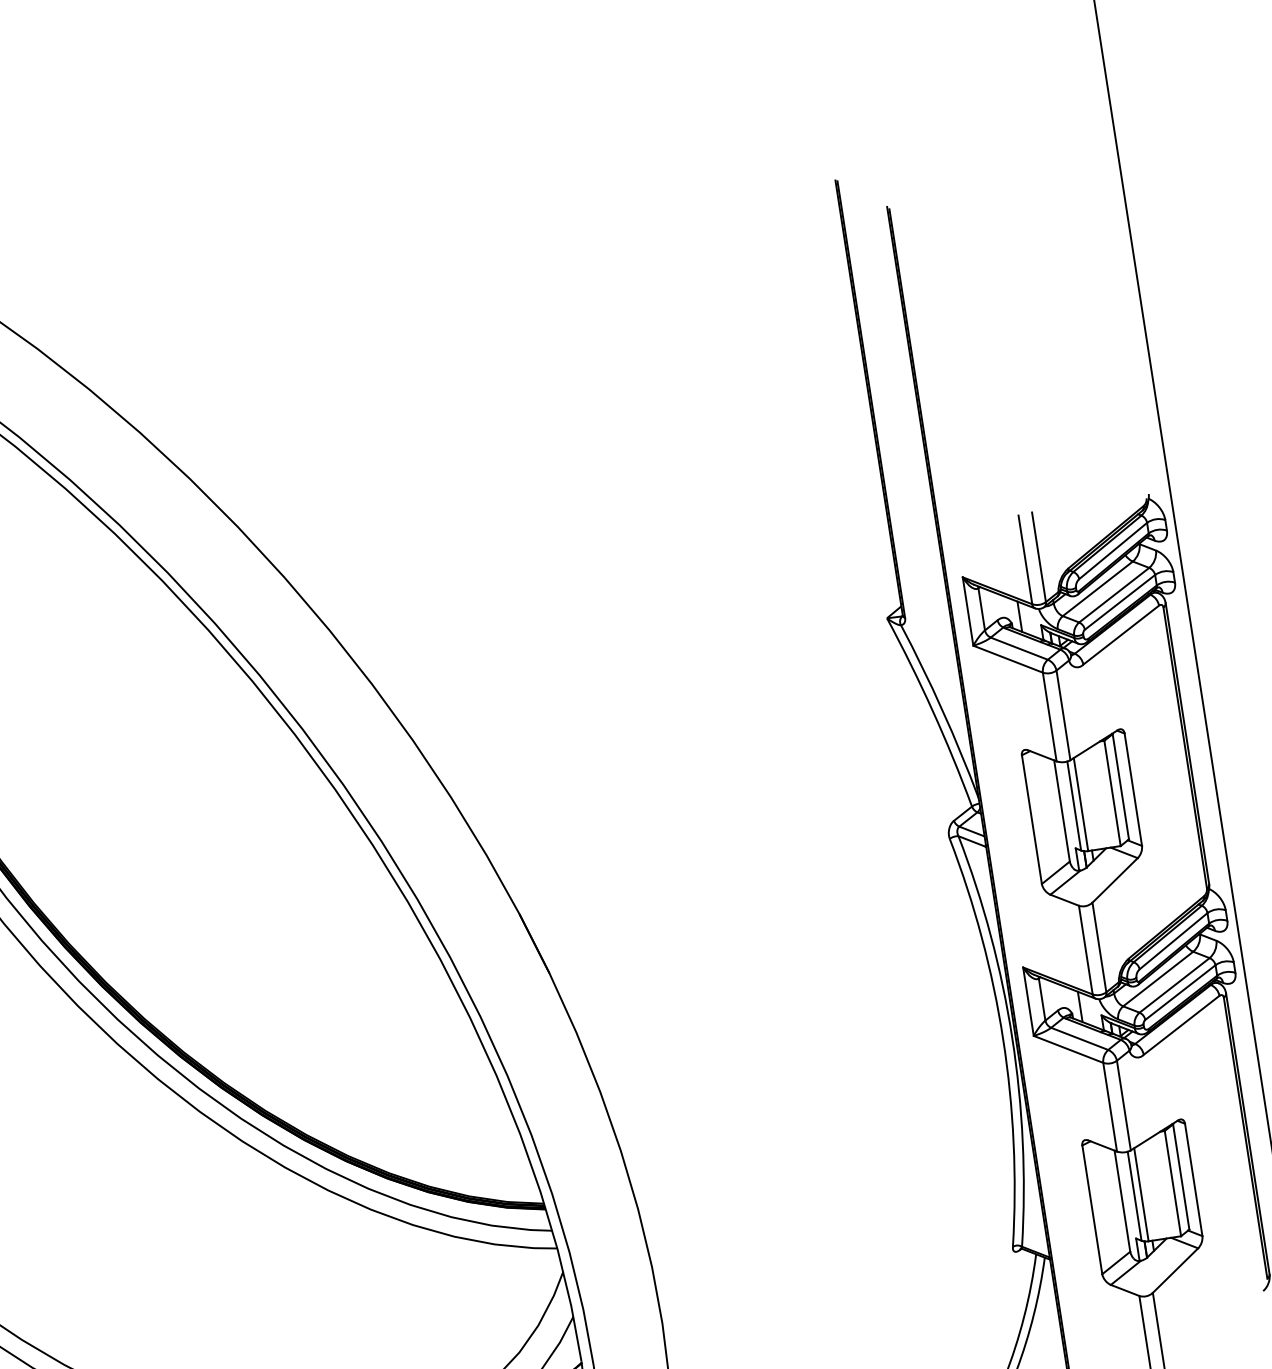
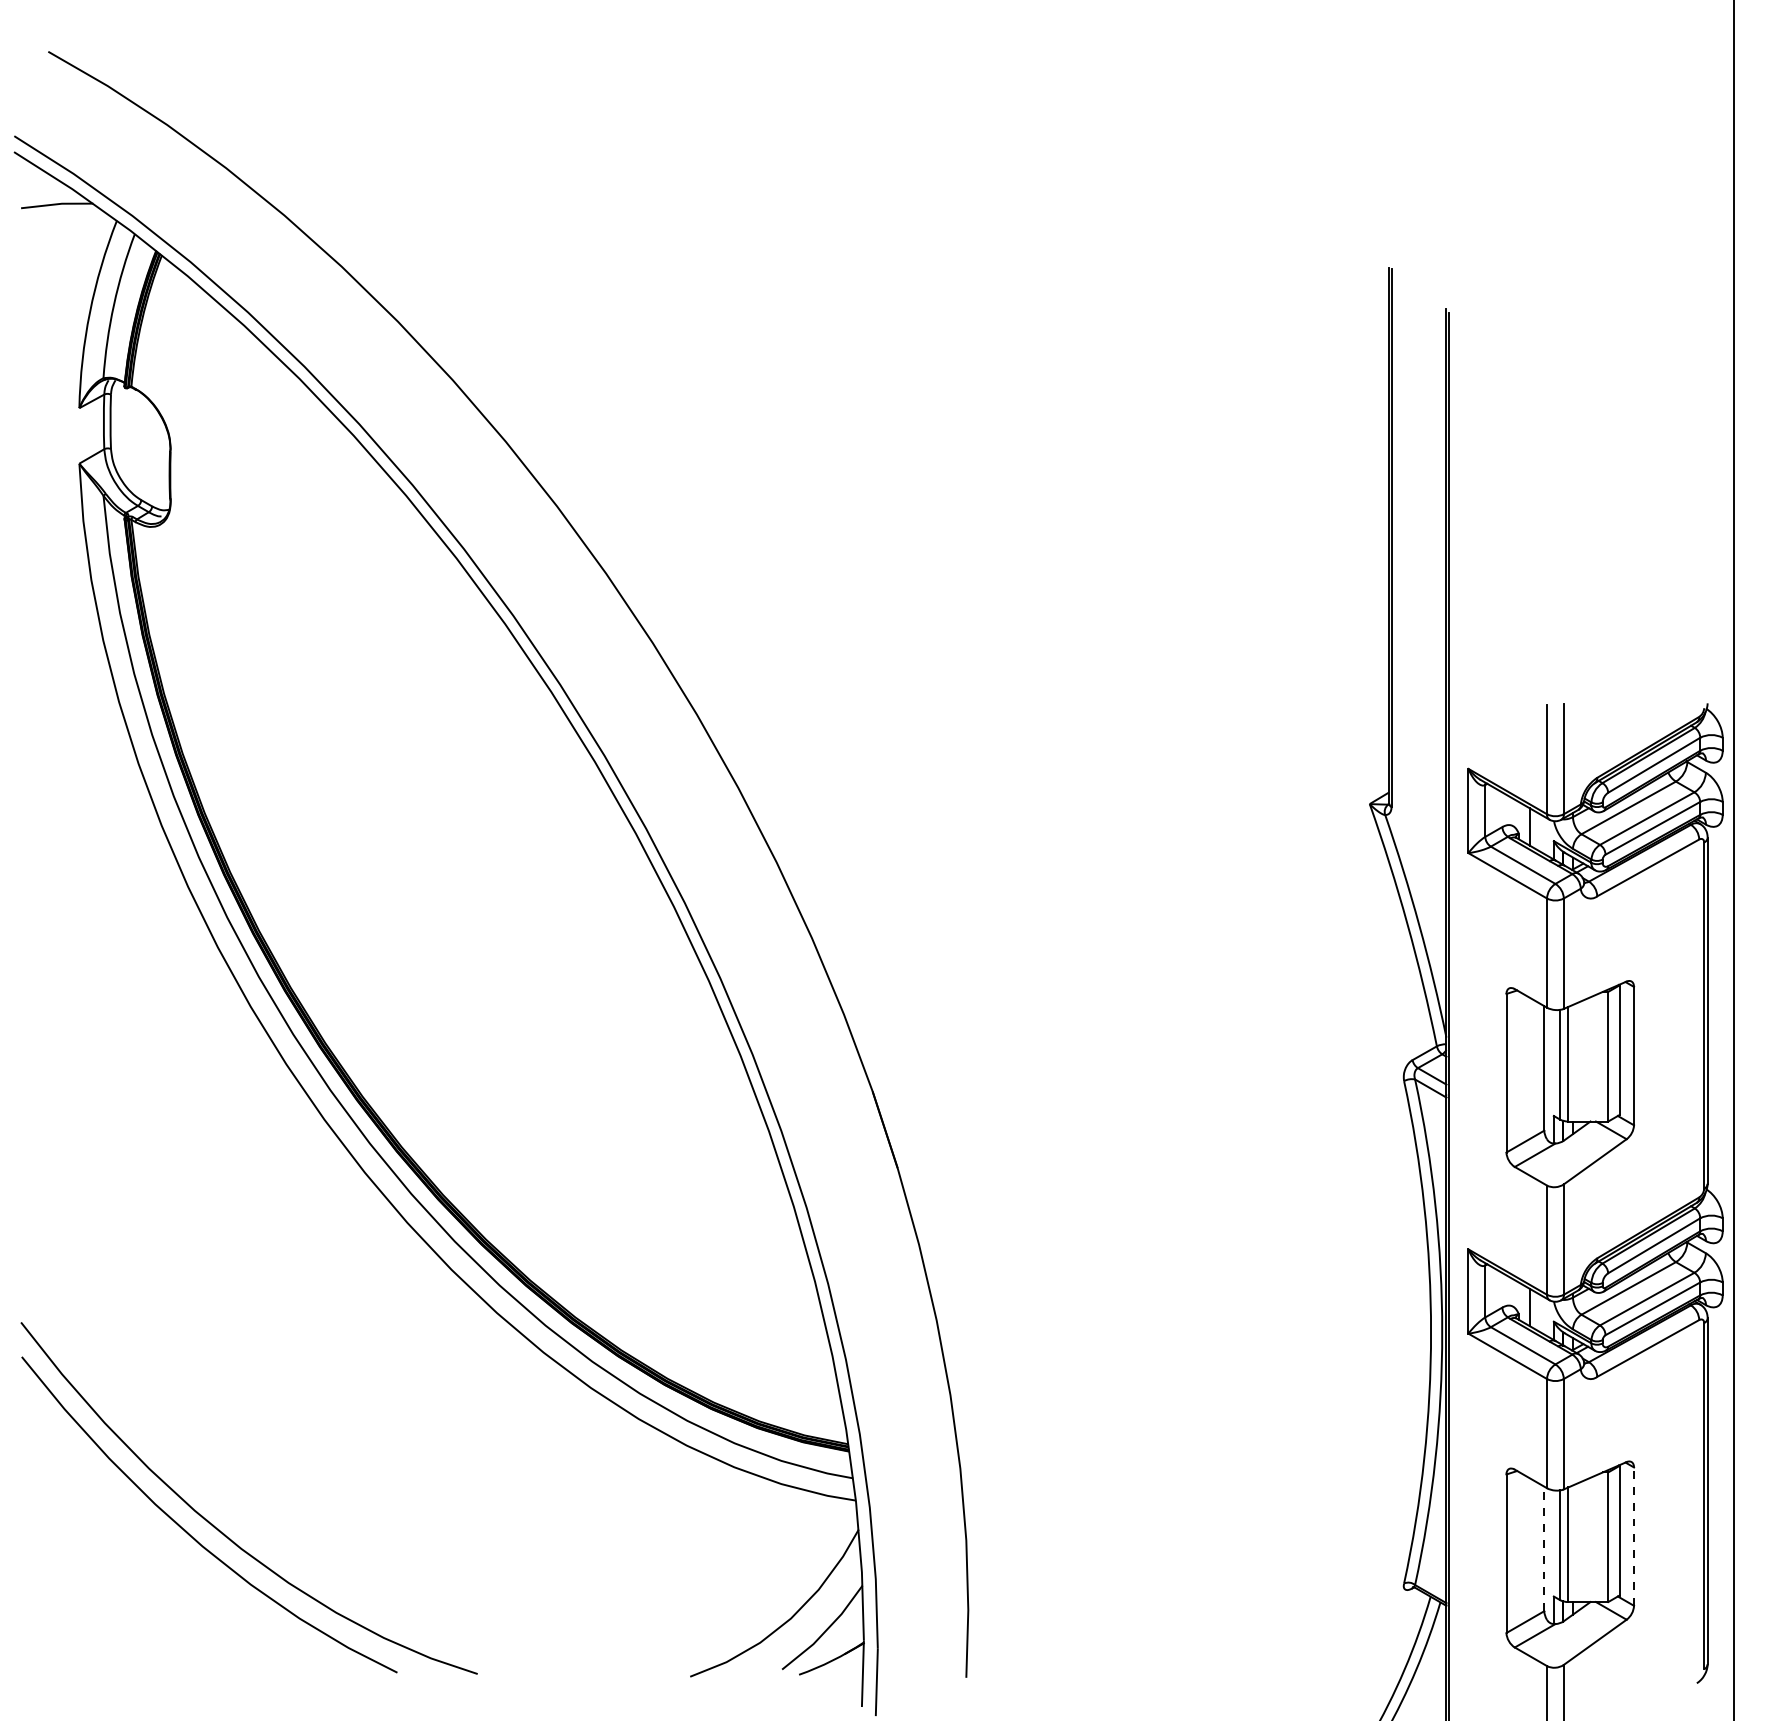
line: (1194, 1179) -> (1634, 1536), solid -> dashed
line: (1122, 1200) -> (1544, 1548), solid -> dashed

